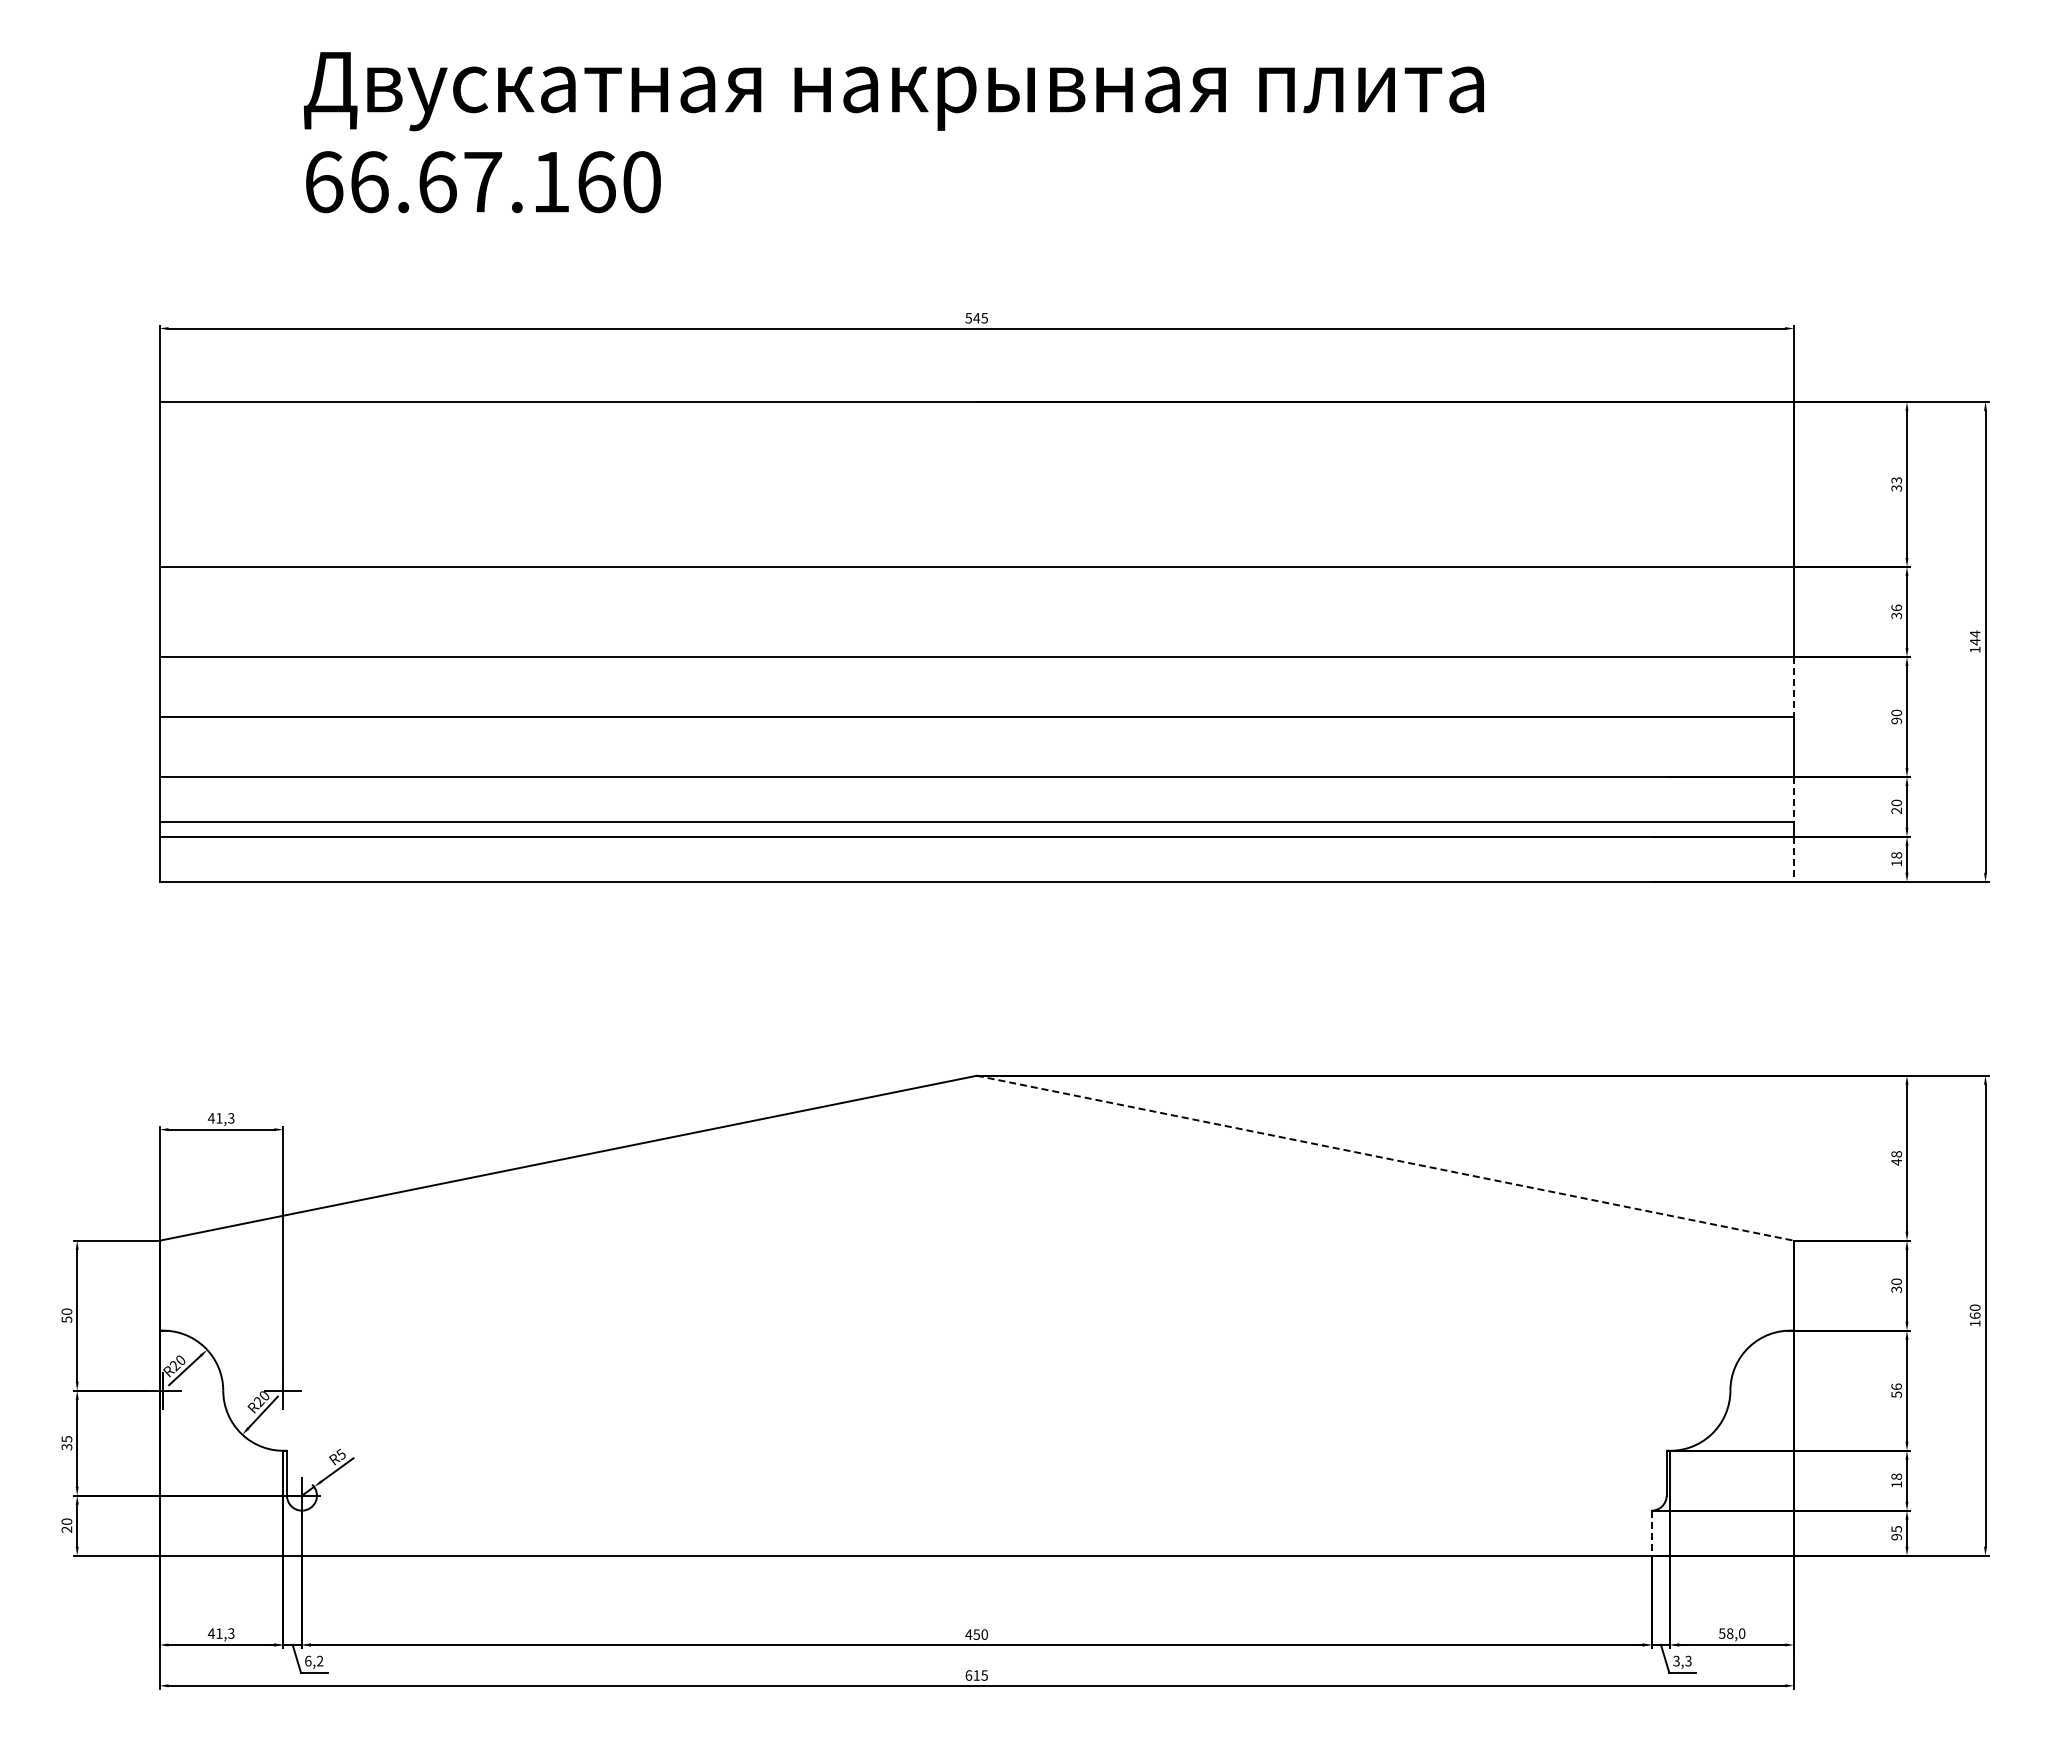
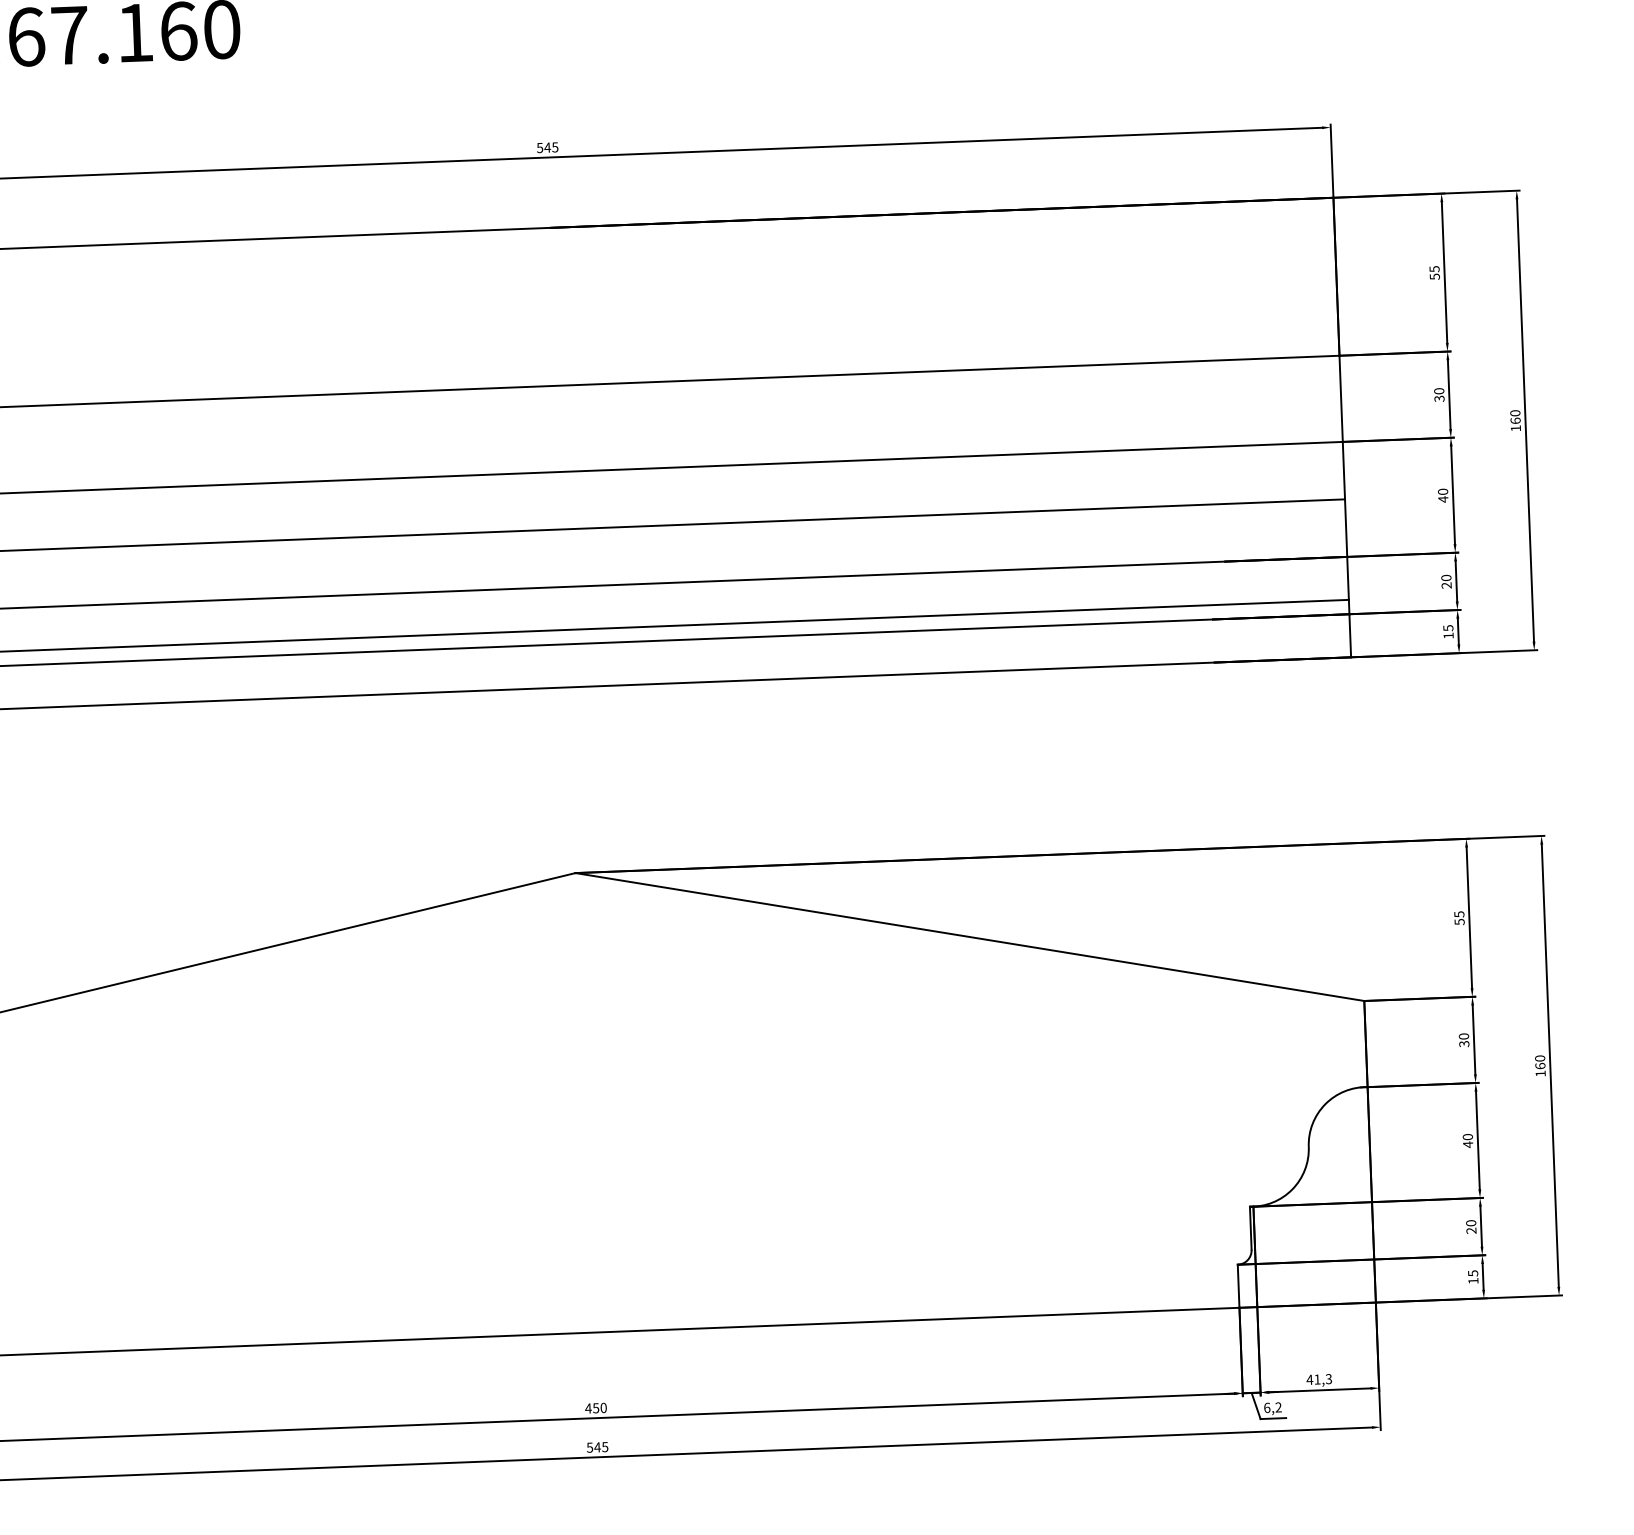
text: (1896, 484) -> (1434, 273), 33 -> 55
text: (1896, 607) -> (1439, 390), 36 -> 30
text: (1974, 637) -> (1514, 416), 144 -> 160
line: (1794, 686) -> (1344, 470), dashed -> solid
text: (1896, 720) -> (1443, 499), 90 -> 40
line: (1794, 799) -> (1348, 578), dashed -> solid
text: (1896, 855) -> (1448, 628), 18 -> 15
line: (1794, 859) -> (1350, 635), dashed -> solid
line: (1385, 1158) -> (969, 937), dashed -> solid
text: (1896, 1158) -> (1459, 918), 48 -> 55
text: (1896, 1390) -> (1467, 1140), 56 -> 40
text: (1896, 1480) -> (1471, 1226), 18 -> 20
line: (1651, 1533) -> (1238, 1286), dashed -> solid
text: (1896, 1537) -> (1473, 1281), 95 -> 15
text: (1731, 1633) -> (1318, 1379), 58,0 -> 41,3
text: (1682, 1660) -> (1272, 1407), 3,3 -> 6,2
text: (972, 1675) -> (593, 1447), 615 -> 545

